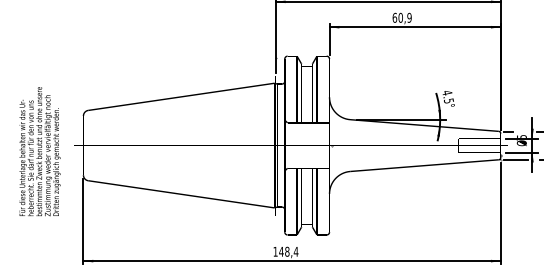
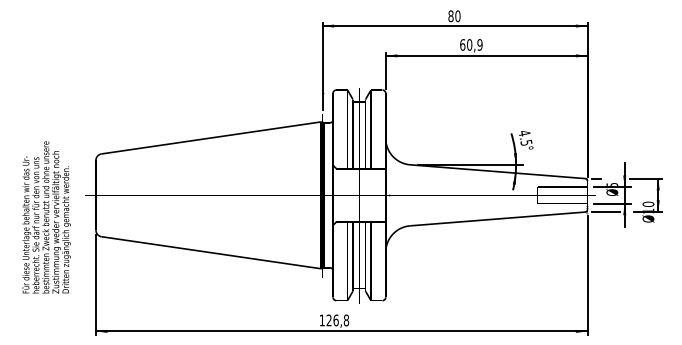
text: (39, 151) -> (46, 217), moved
text: (288, 251) -> (337, 320), 148,4 -> 126,8

